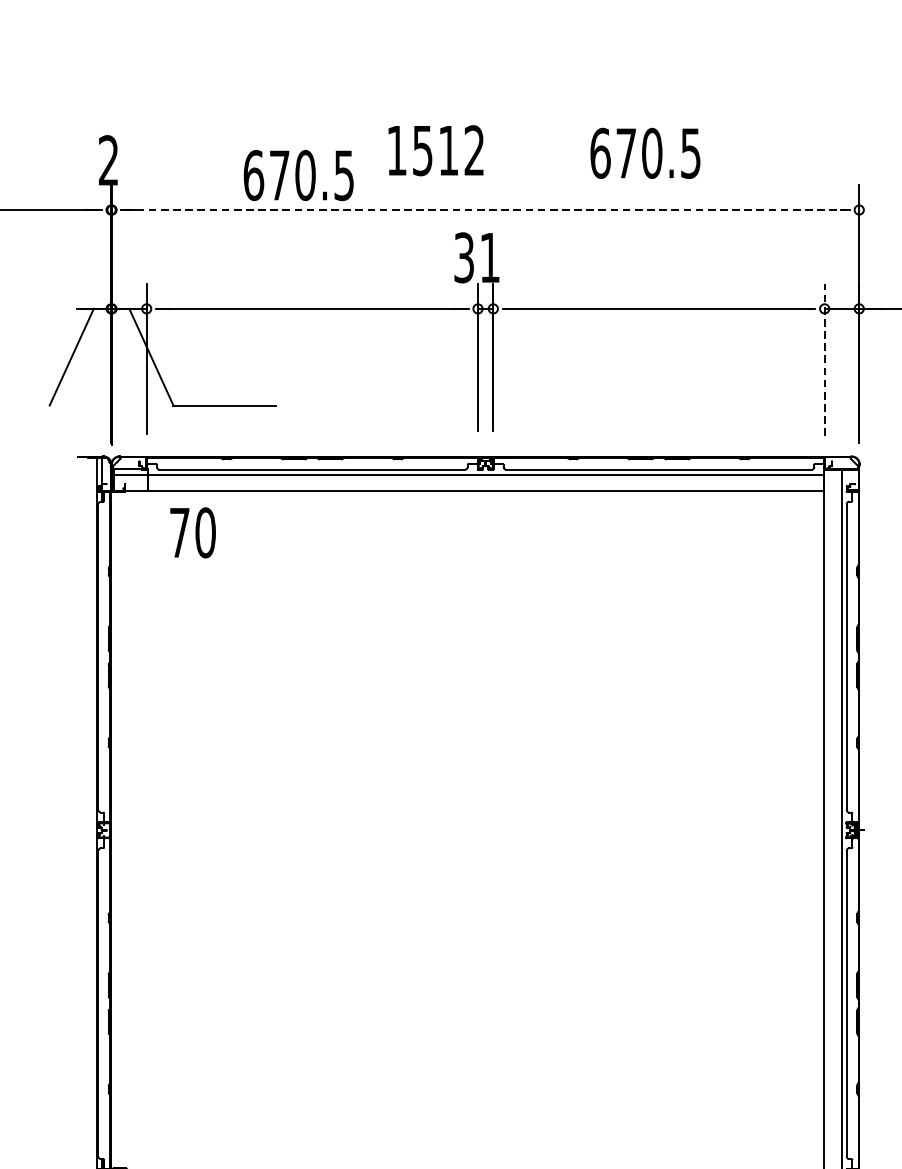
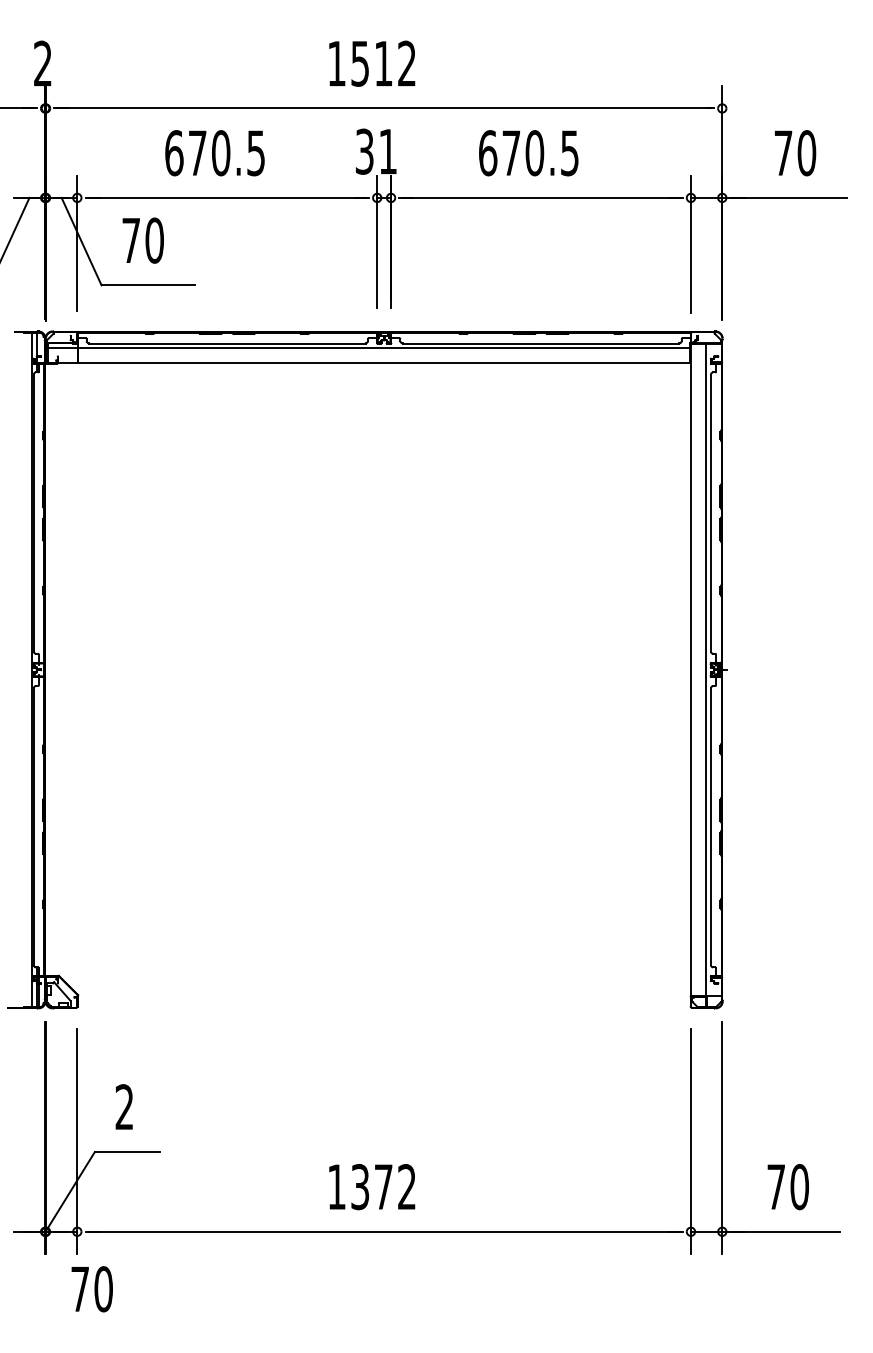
text: (436, 150) -> (372, 63), moved
text: (645, 153) -> (528, 153), moved
text: (298, 175) -> (214, 153), moved
line: (486, 210) -> (384, 108), dashed -> solid
line: (824, 360) -> (690, 244), dashed -> solid
text: (192, 532) -> (142, 240), moved

